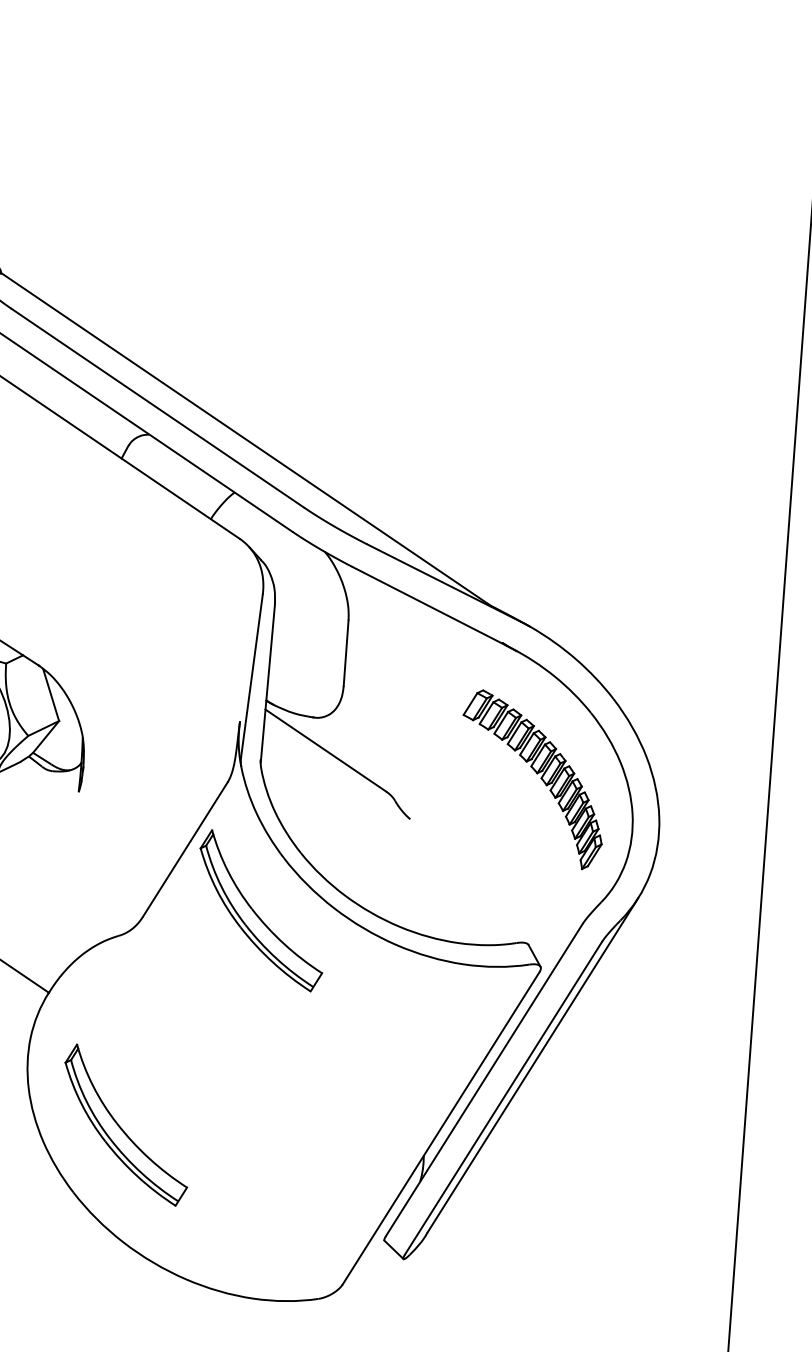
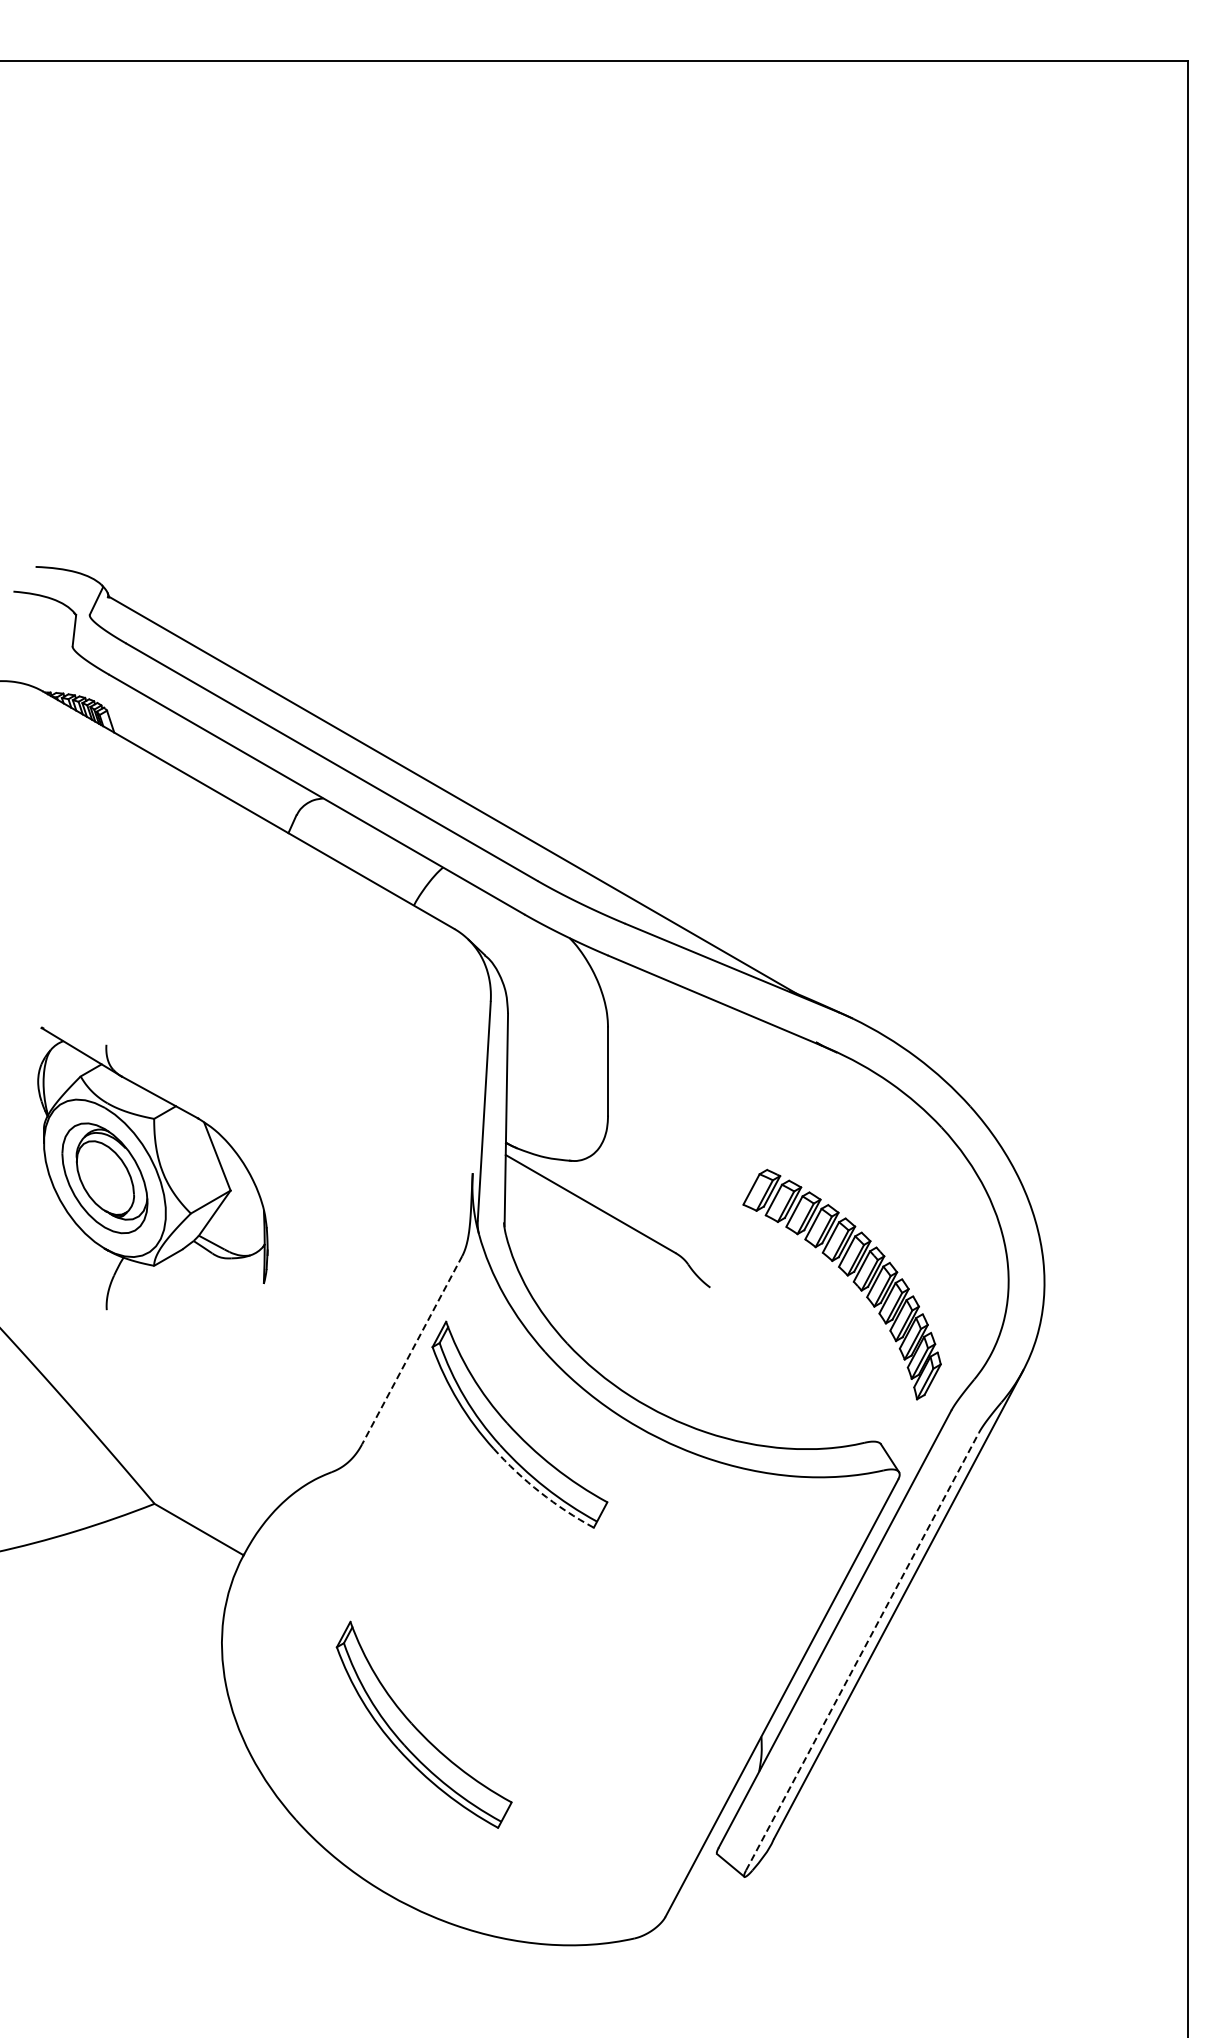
part: (537, 773) -> (847, 1276), moved
line: (185, 849) -> (412, 1350), solid -> dashed
arc: (272, 962) -> (540, 1492), solid -> dashed
line: (503, 1098) -> (862, 1651), solid -> dashed
part: (121, 1128) -> (418, 1729), moved

